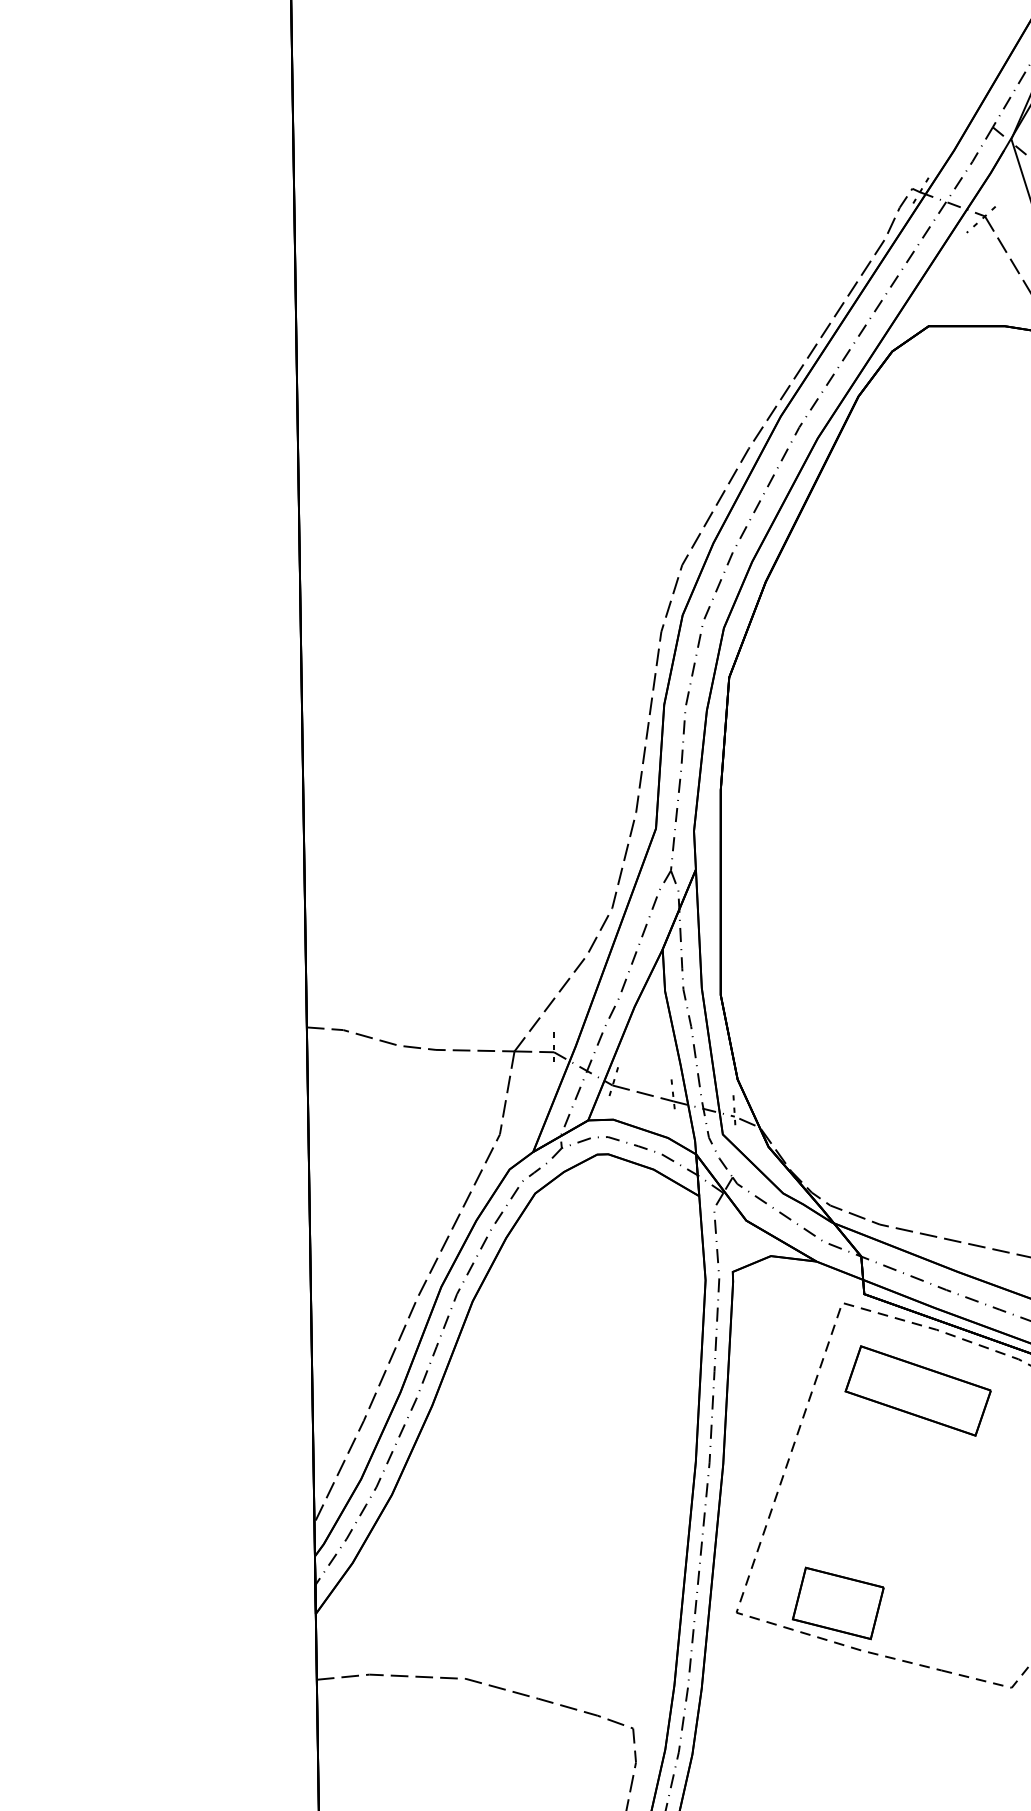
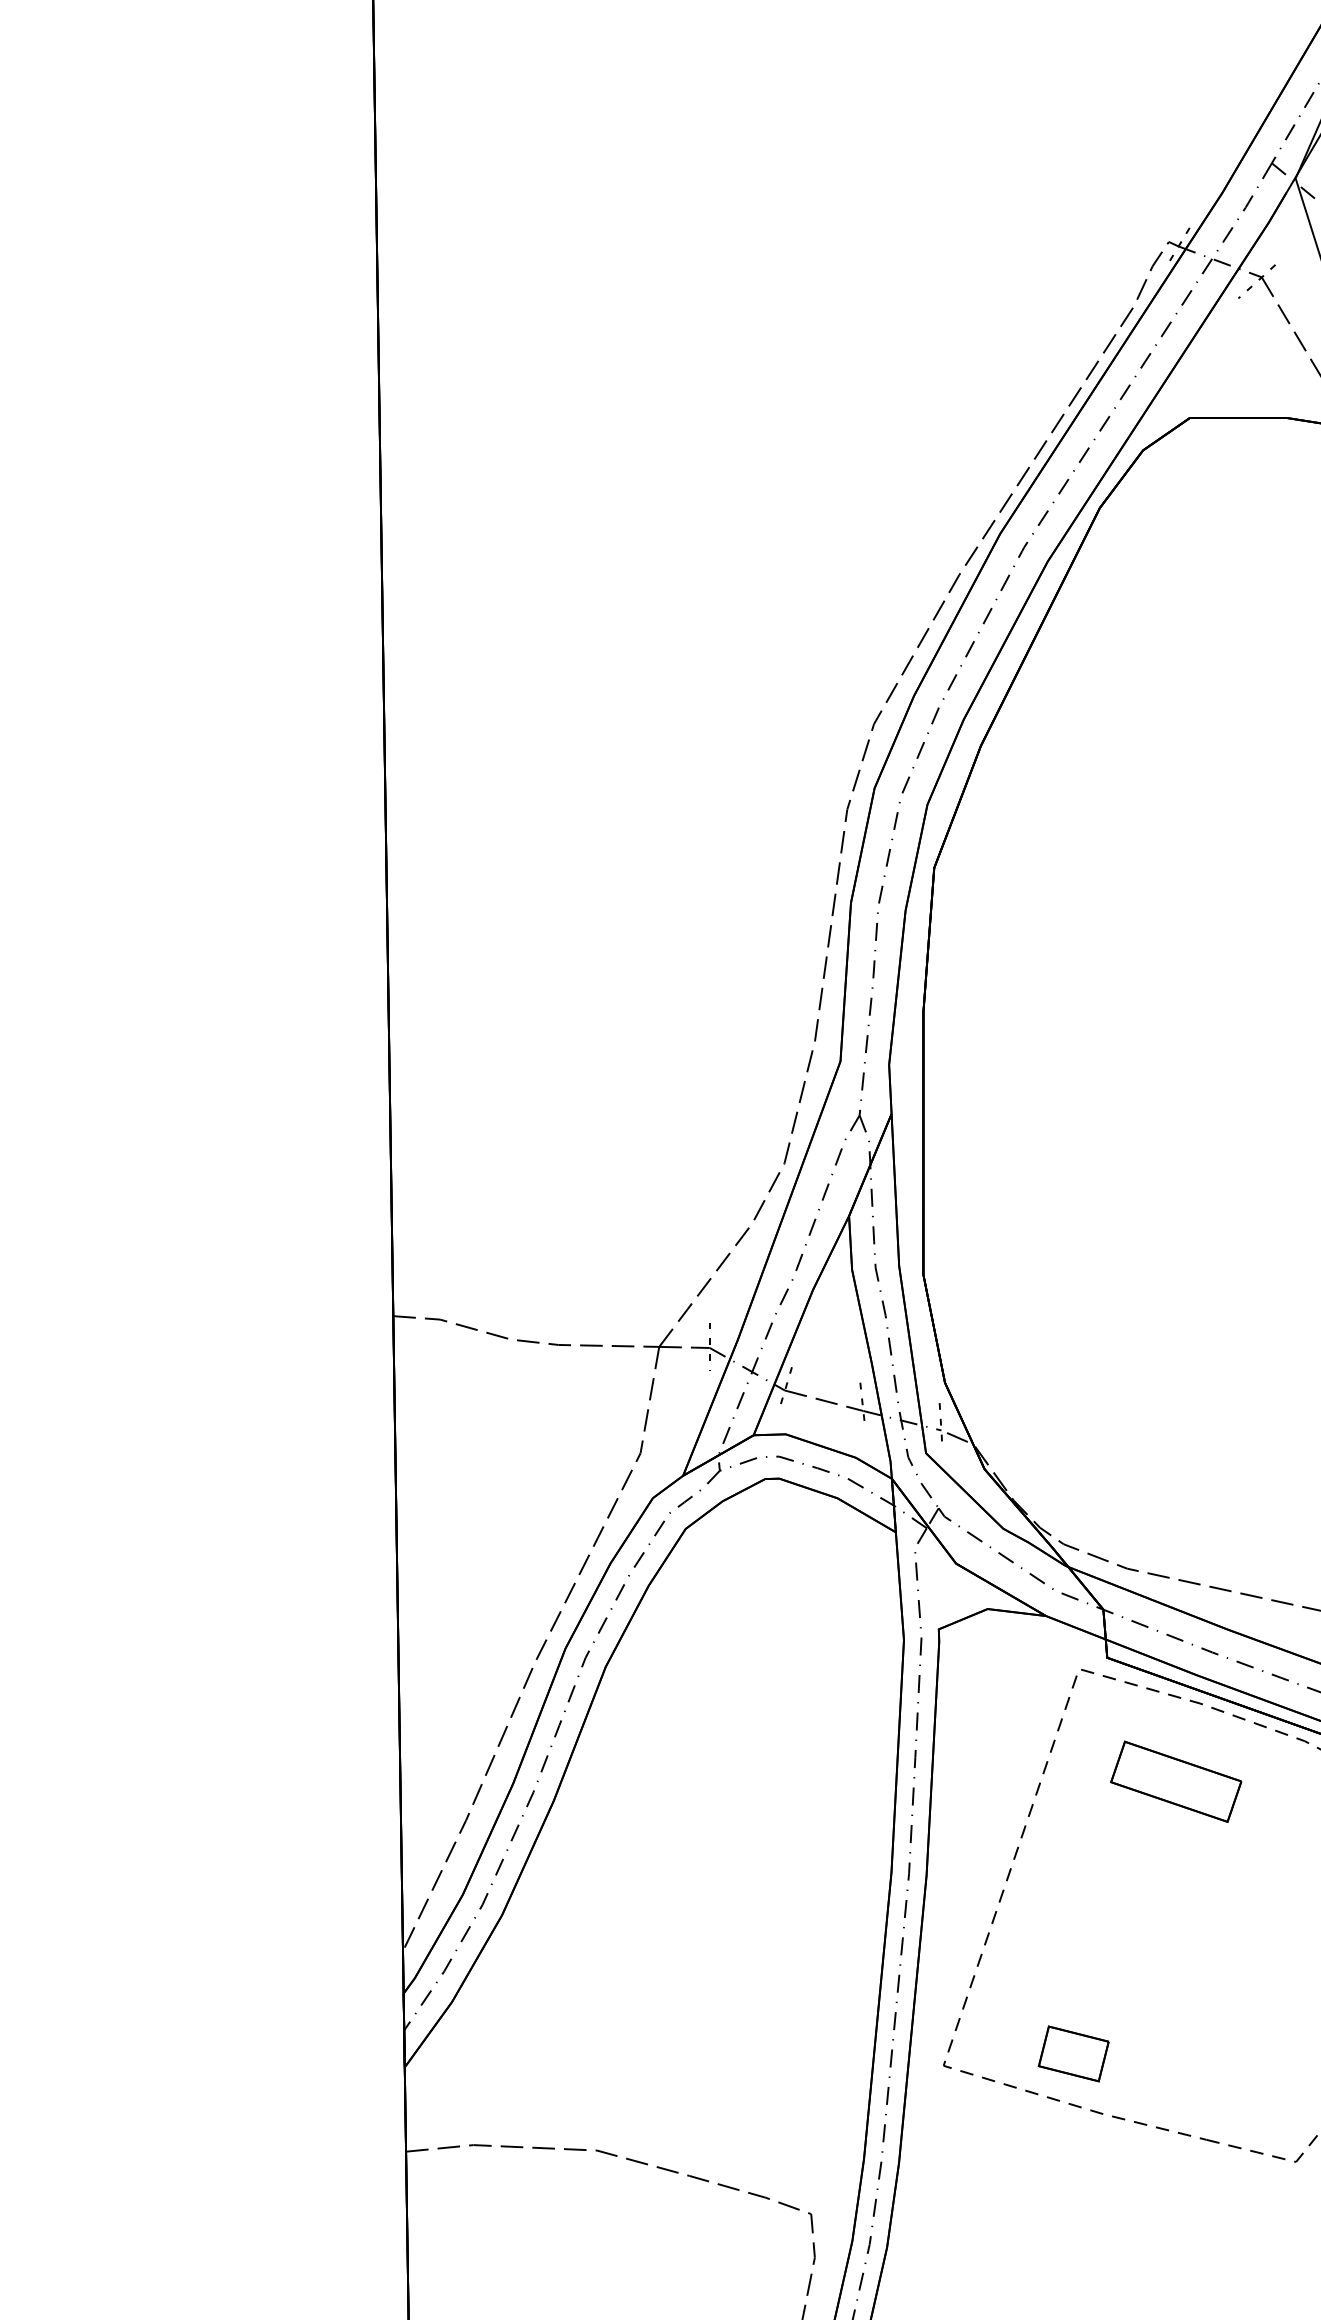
part: (917, 1390) -> (1175, 1781), size x0.7
part: (837, 1603) -> (1072, 2053), size x0.6

